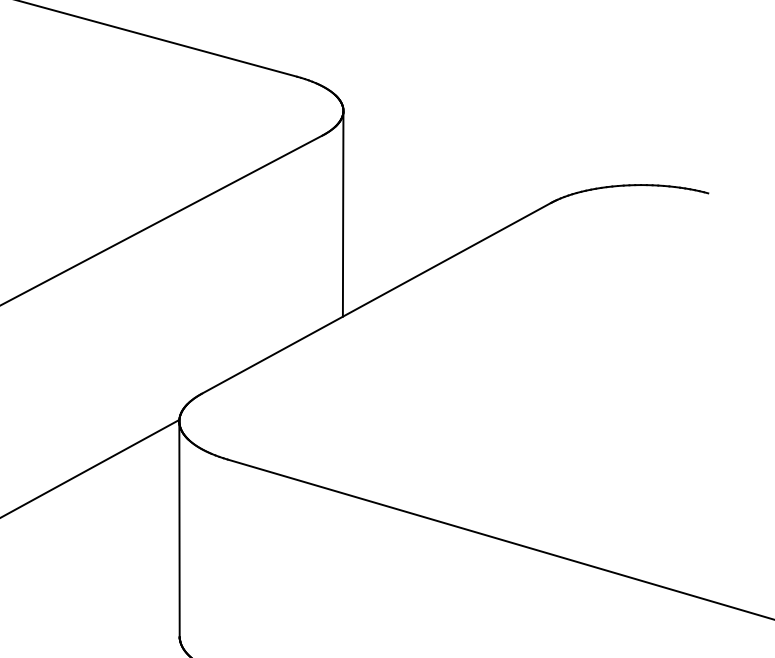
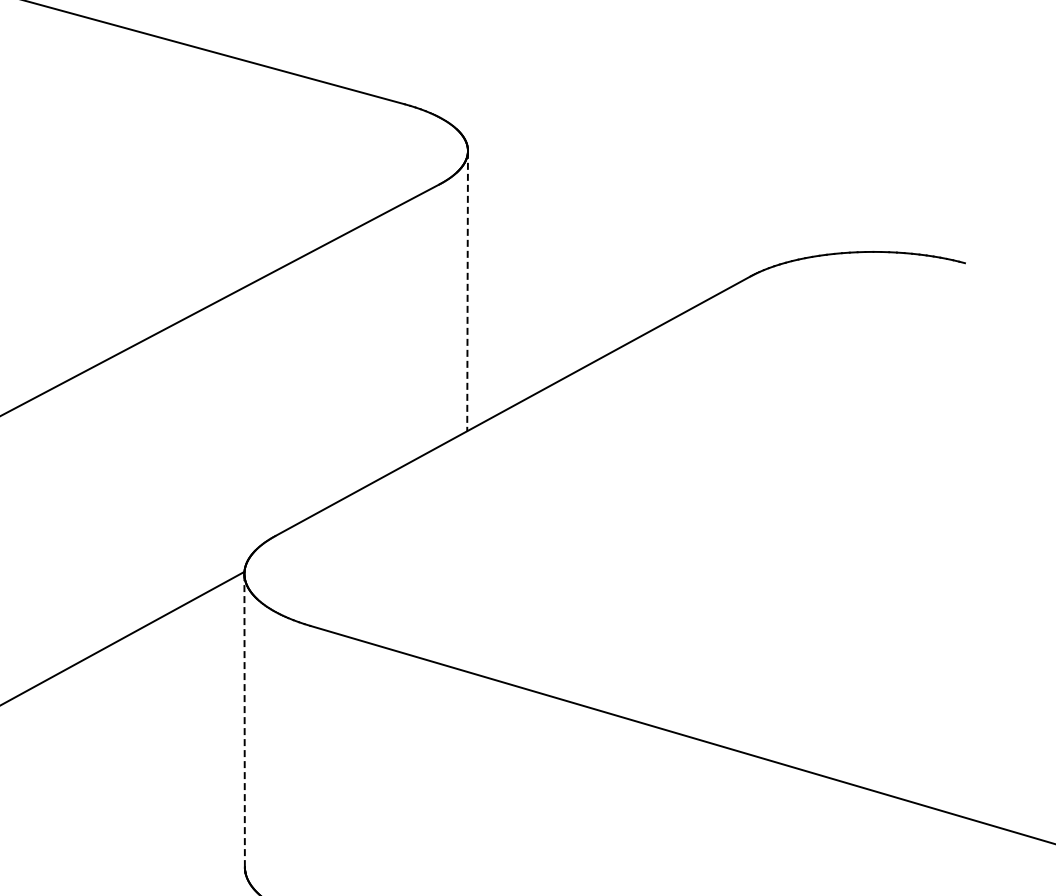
line: (343, 214) -> (467, 291), solid -> dashed
line: (179, 529) -> (244, 720), solid -> dashed

